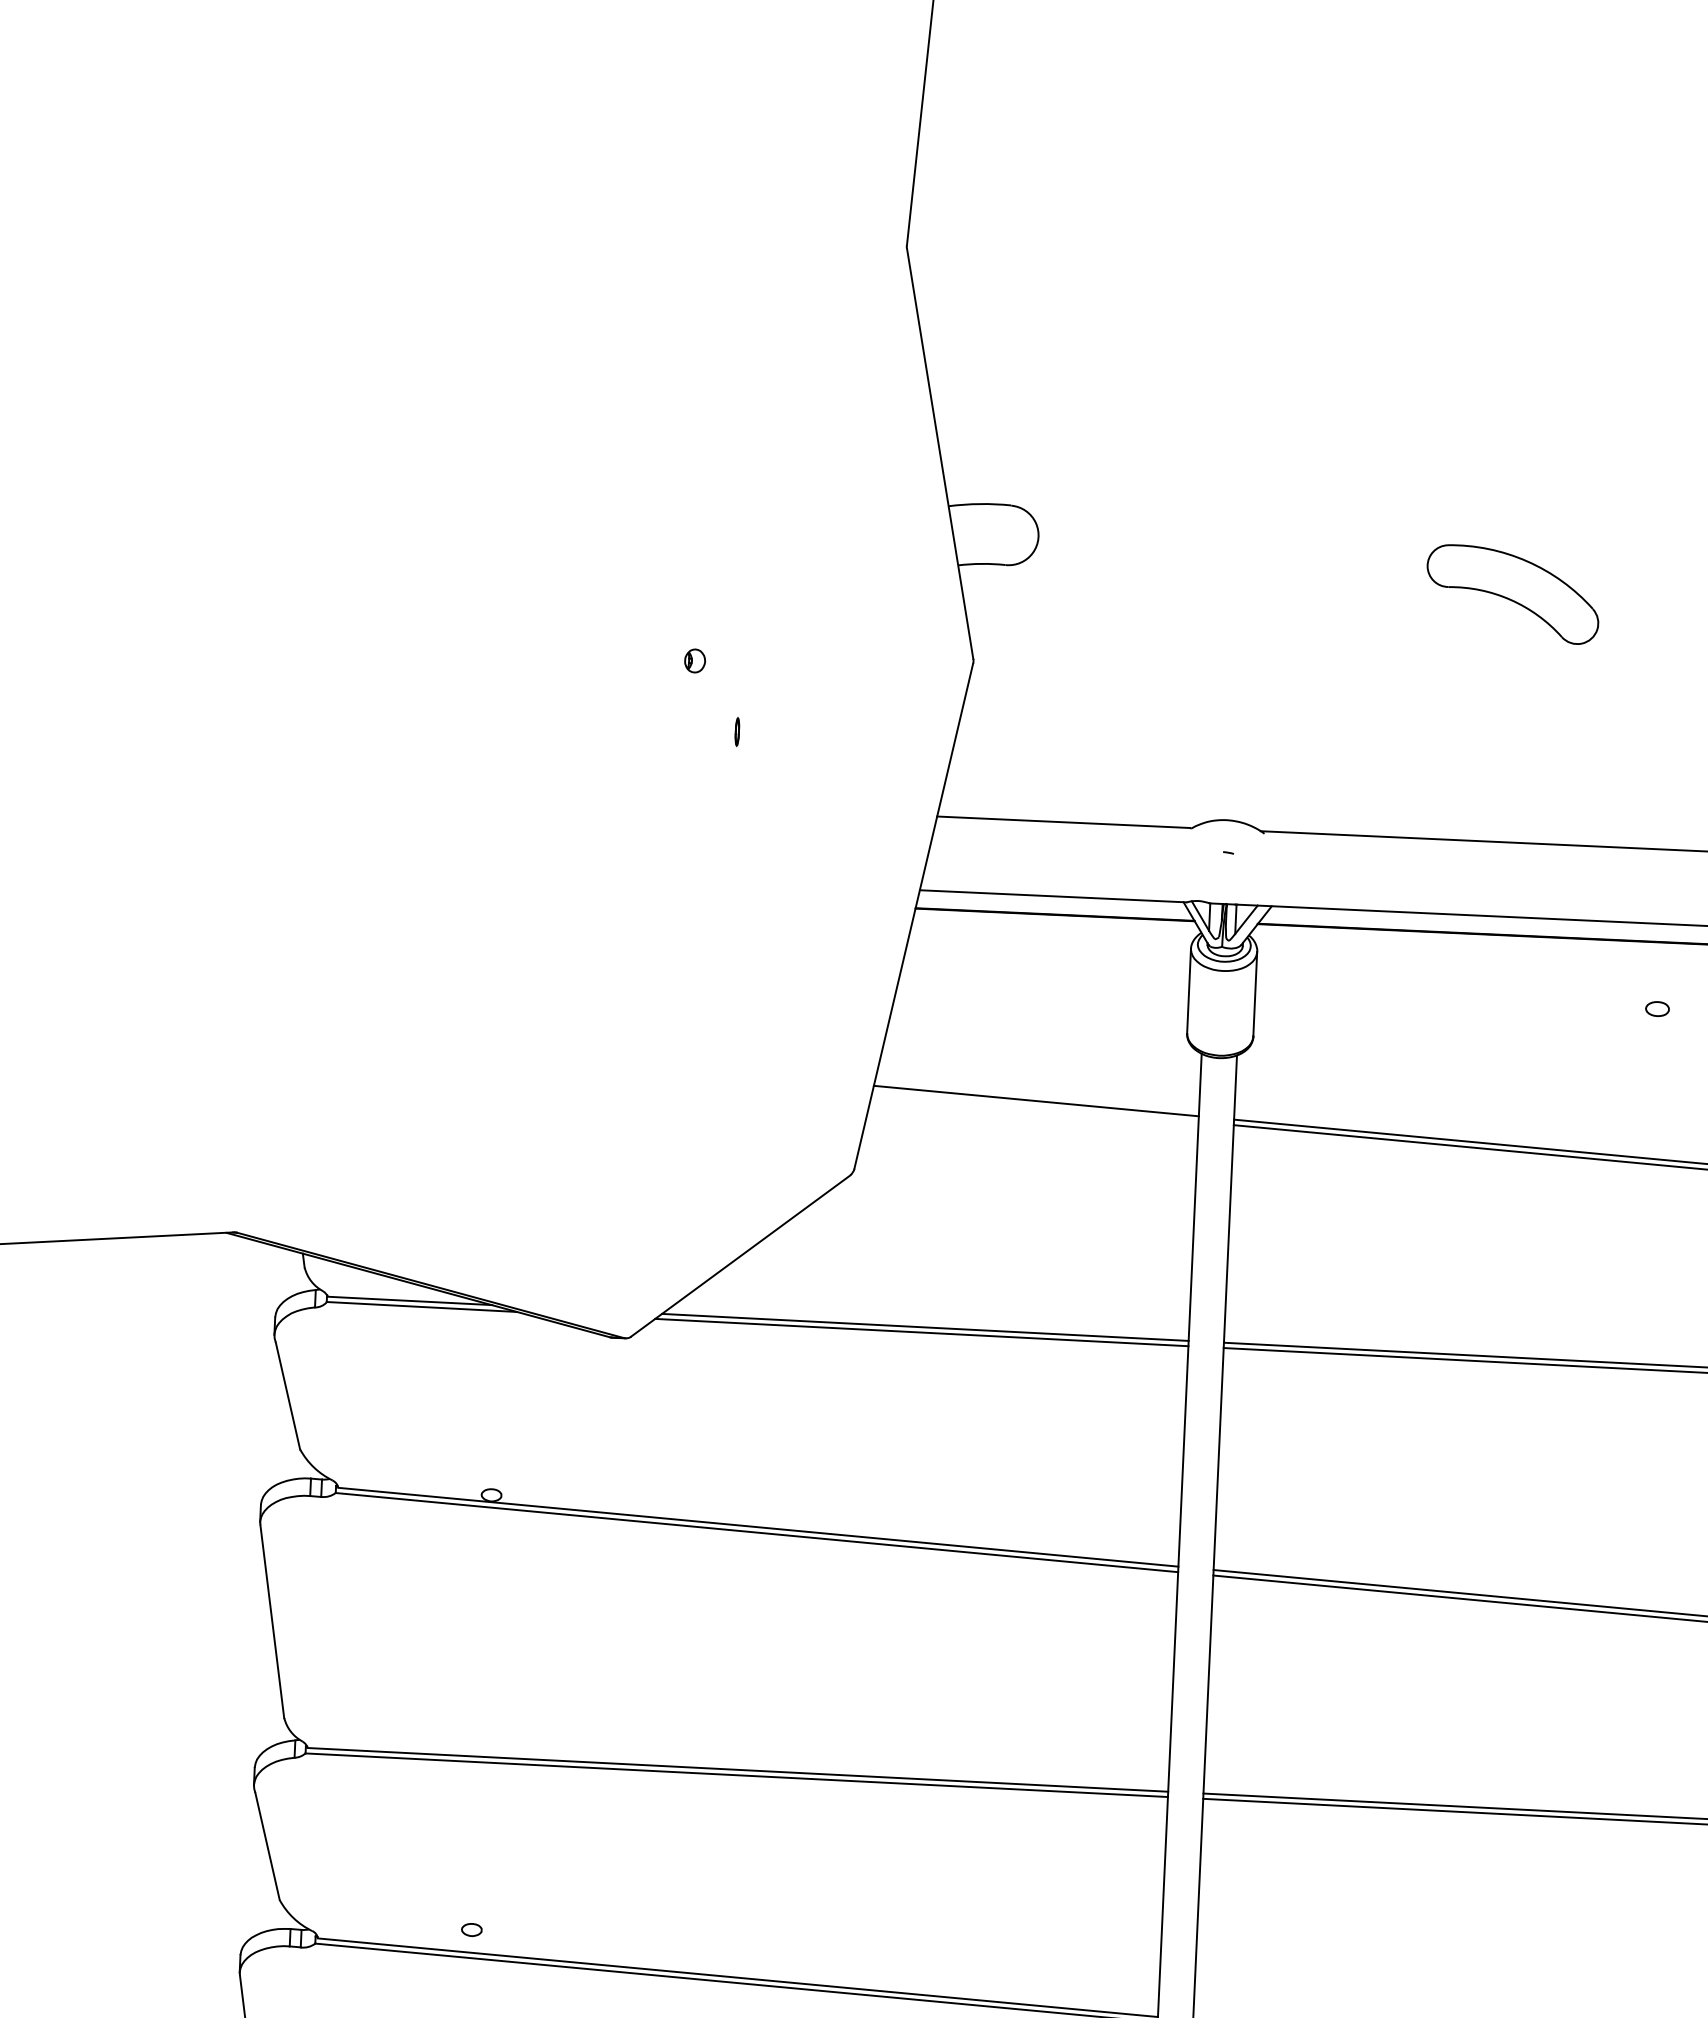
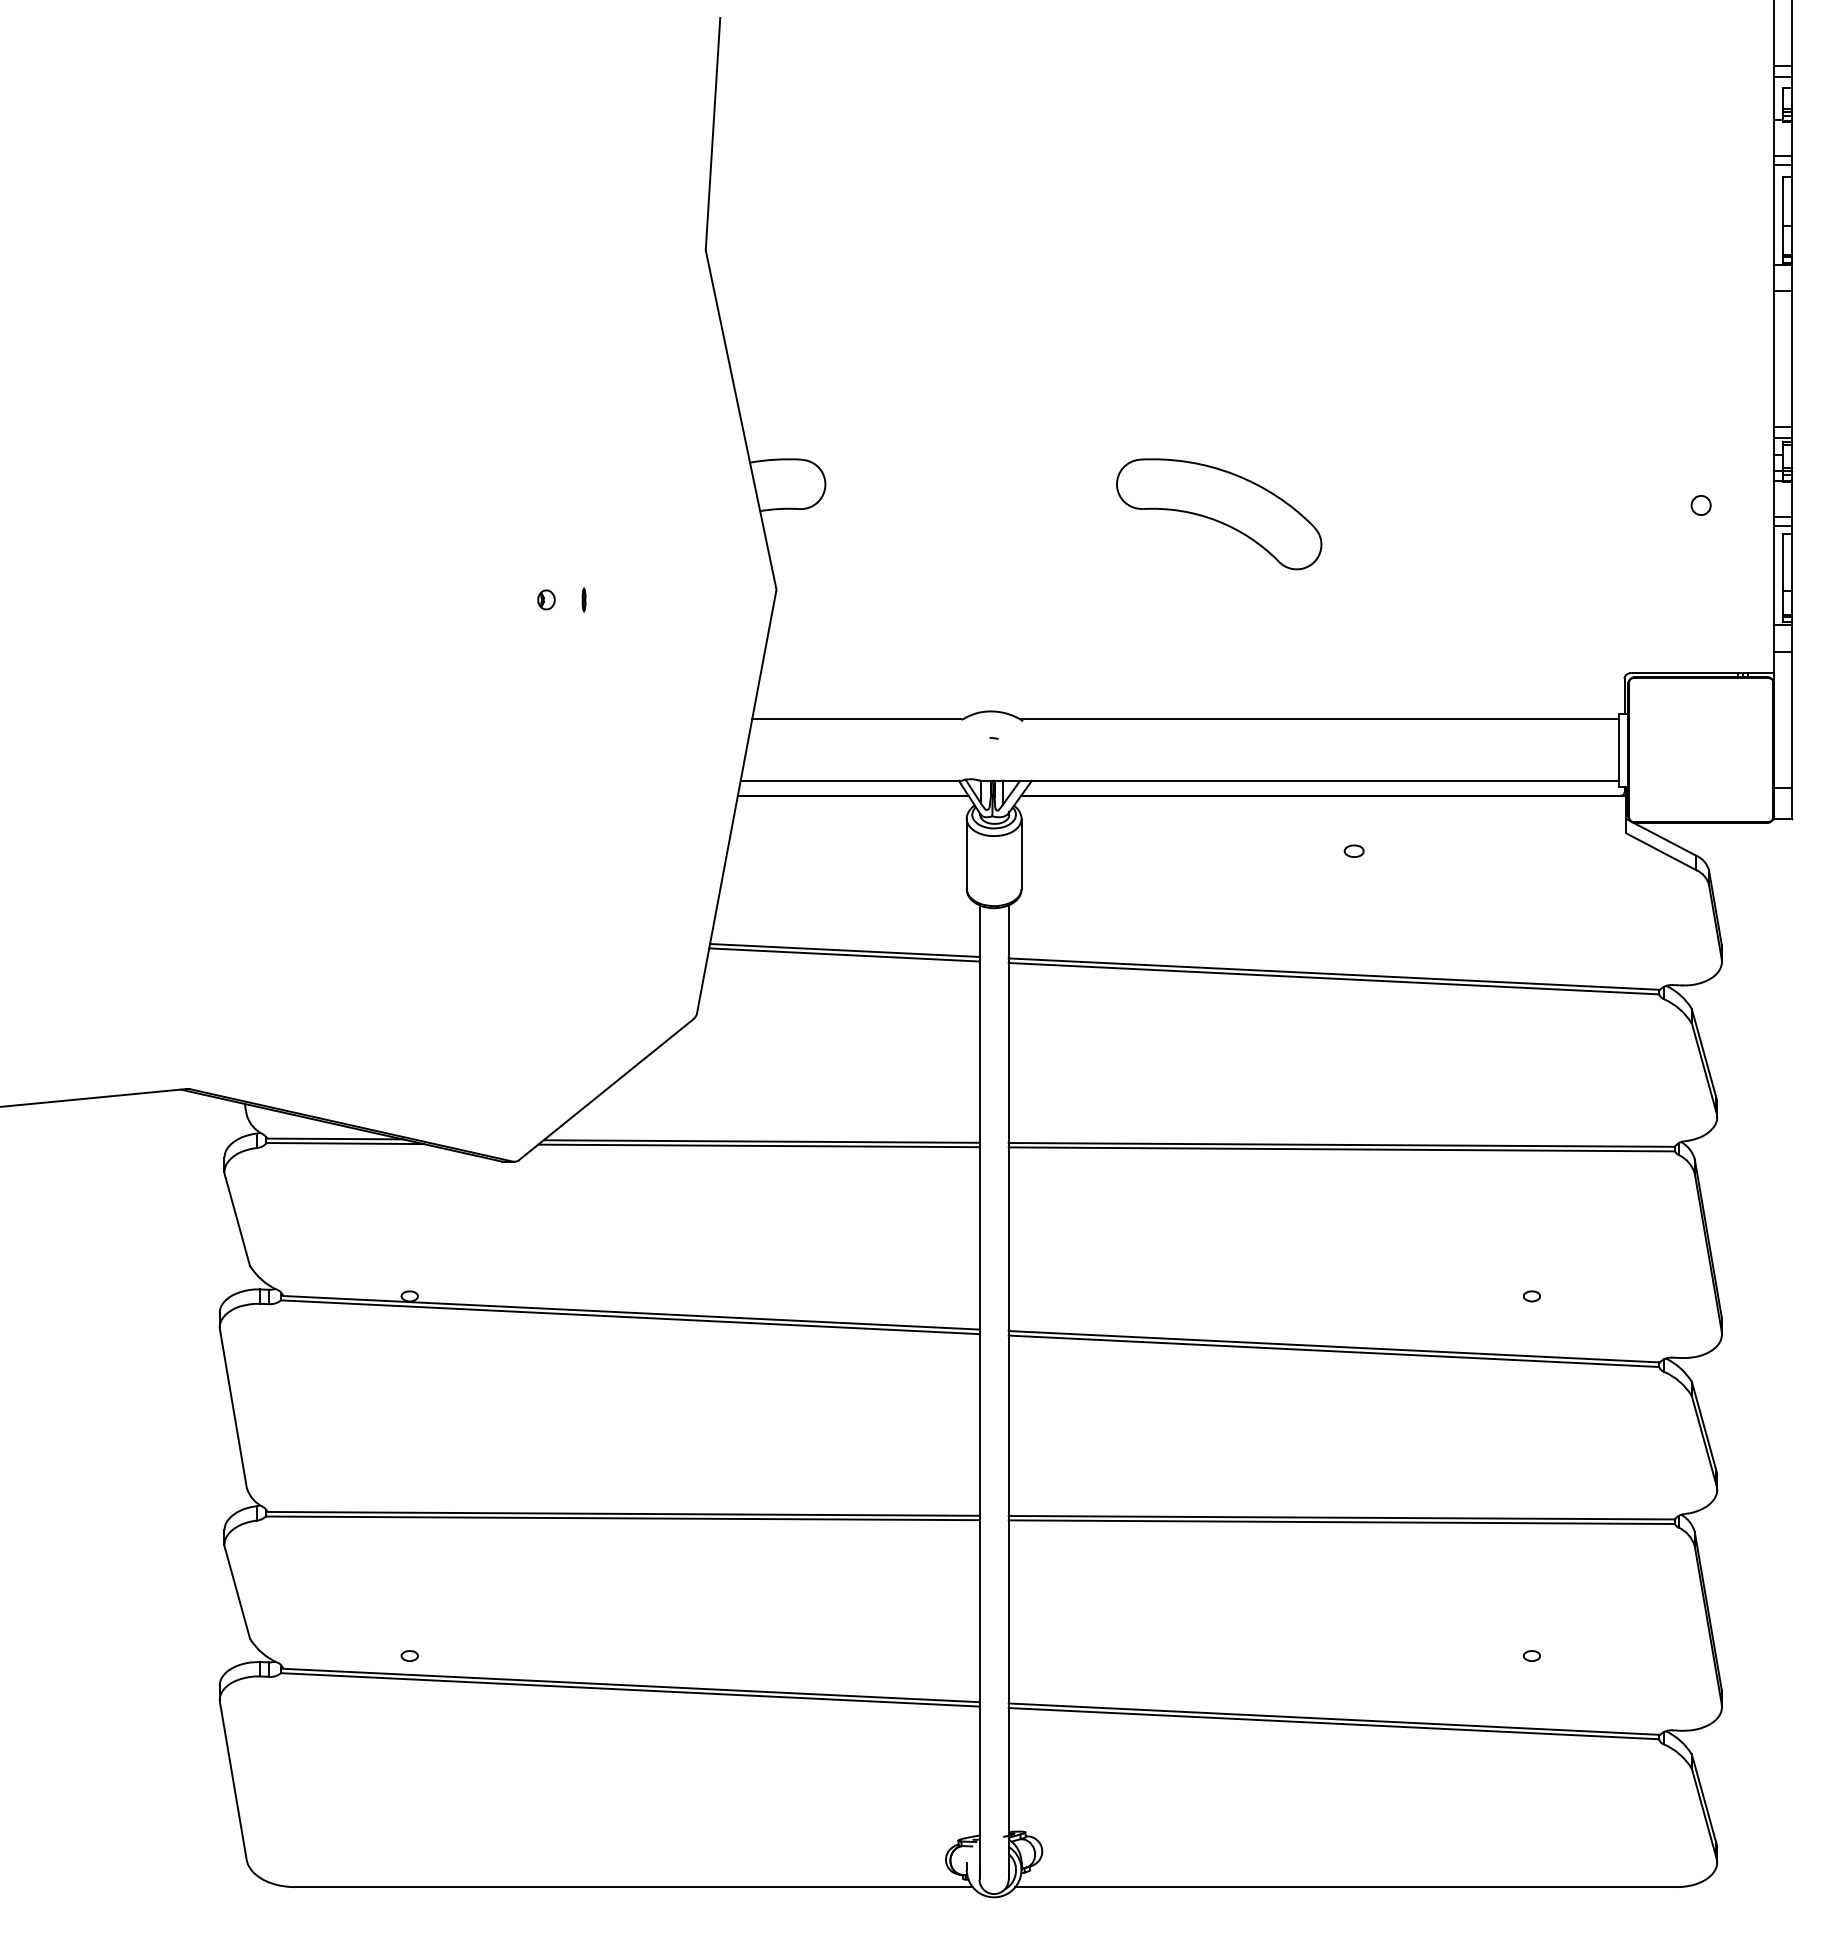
part: (1513, 594) -> (1219, 514), size x1.43
part: (736, 731) -> (583, 599), moved
line: (1035, 1105) -> (844, 954), added

